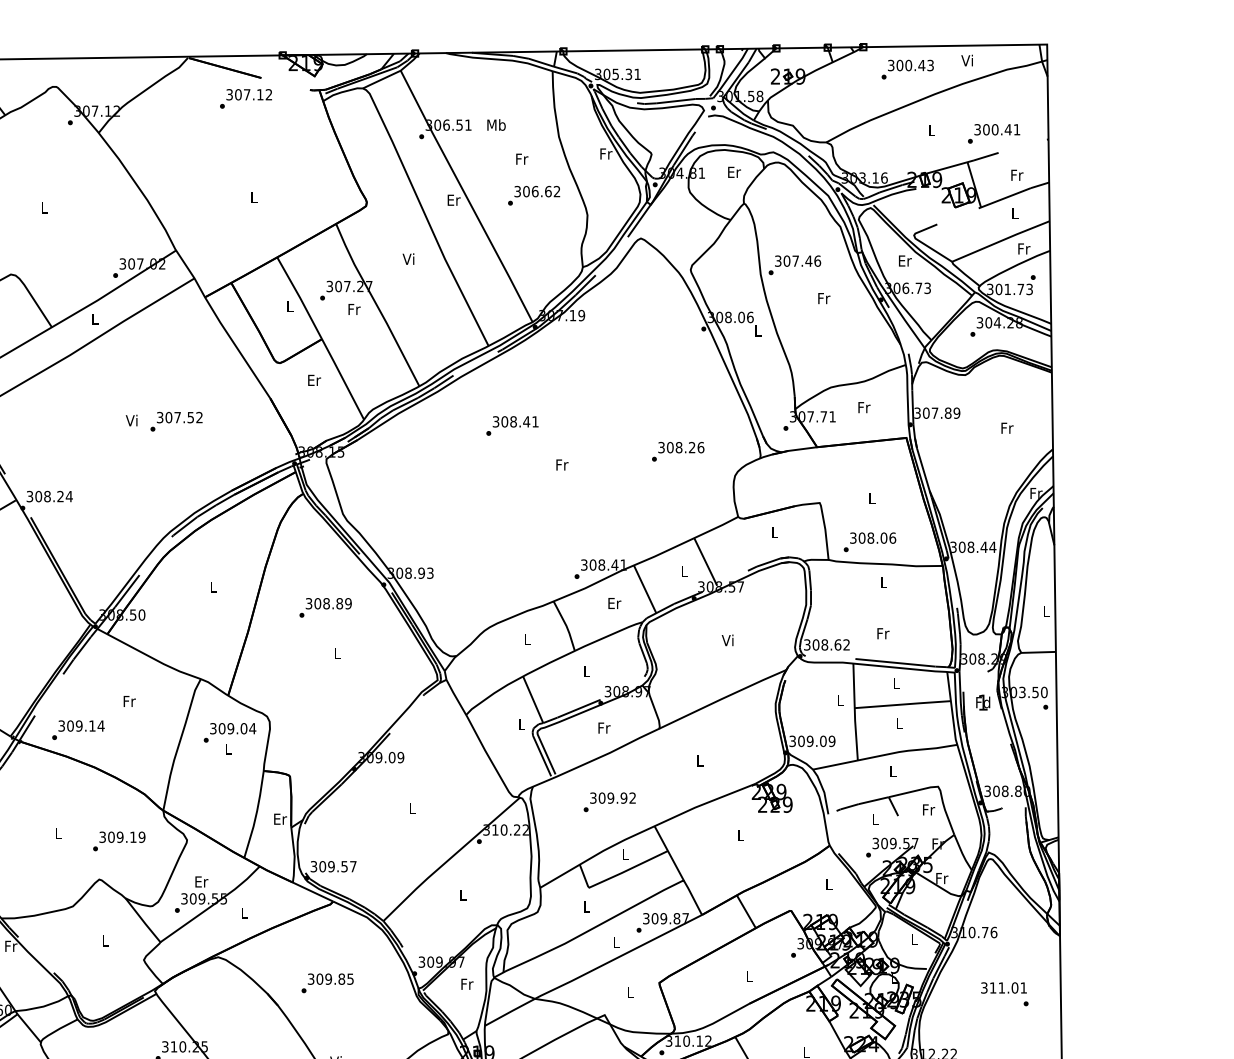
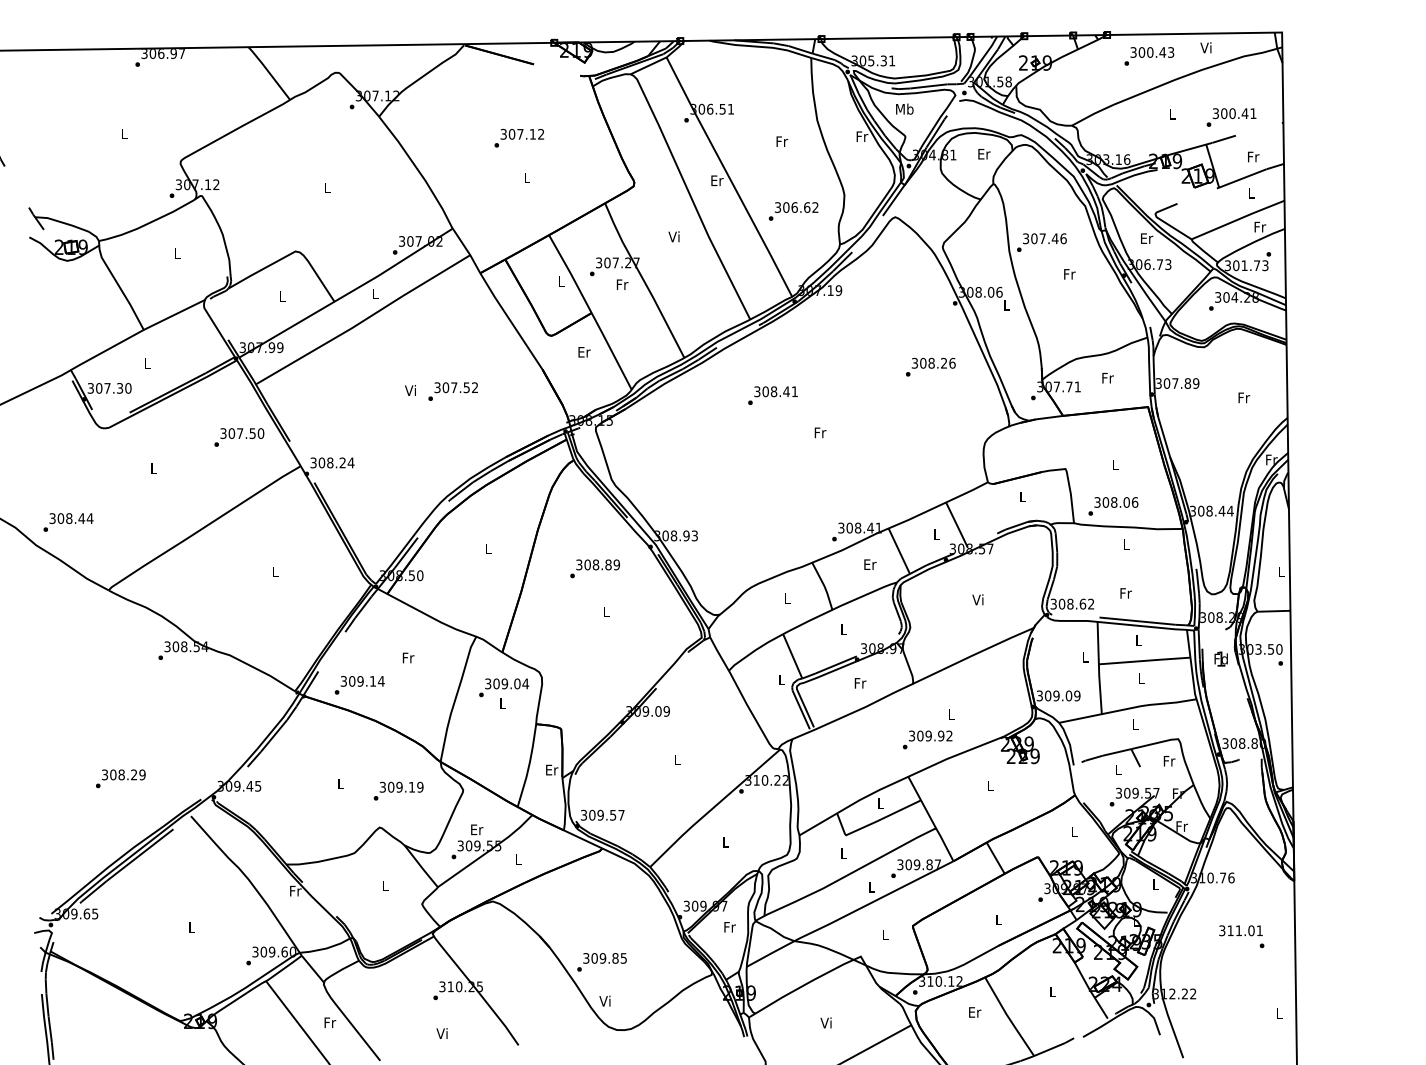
text: (245, 98) -> (518, 137), moved
text: (496, 124) -> (904, 108), moved
text: (533, 195) -> (793, 211), moved
text: (677, 450) -> (930, 366), moved
text: (609, 801) -> (927, 739), moved
text: (327, 983) -> (601, 962), moved

